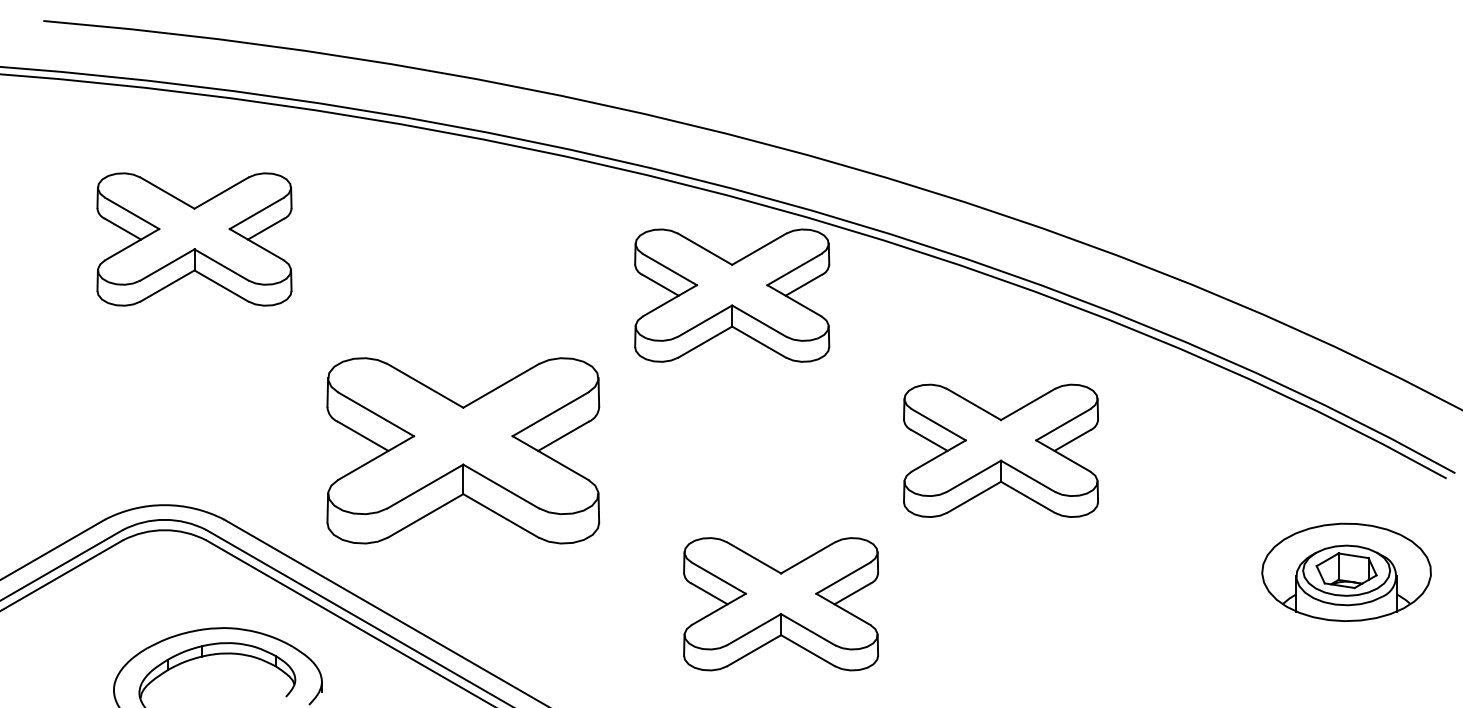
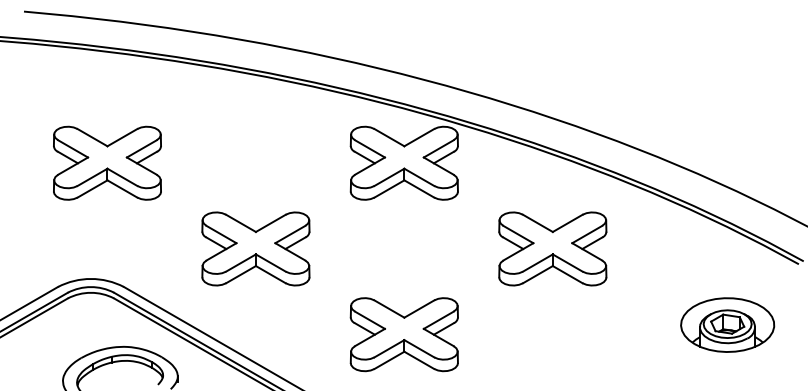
part: (194, 238) -> (107, 162), moved
part: (462, 449) -> (255, 248), size x0.71
part: (1346, 571) -> (727, 324), moved
part: (779, 603) -> (403, 334), moved

